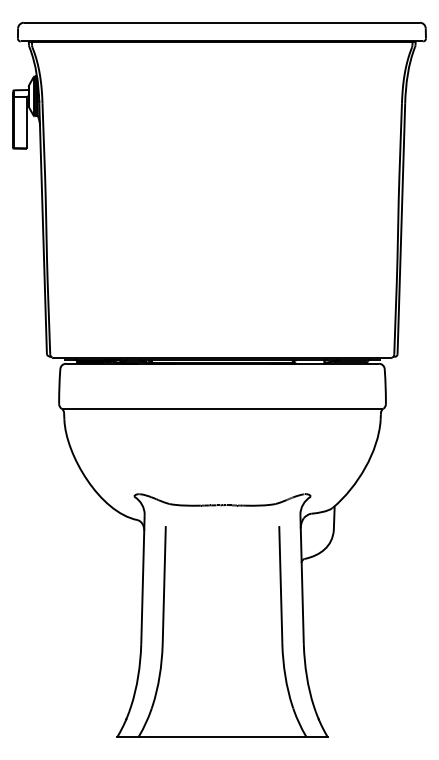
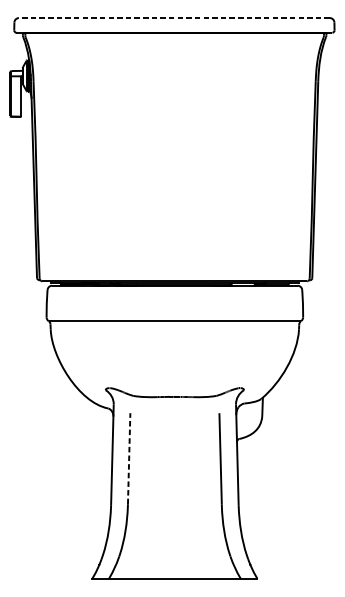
line: (221, 22) -> (174, 17), solid -> dashed
line: (164, 584) -> (129, 459), solid -> dashed

